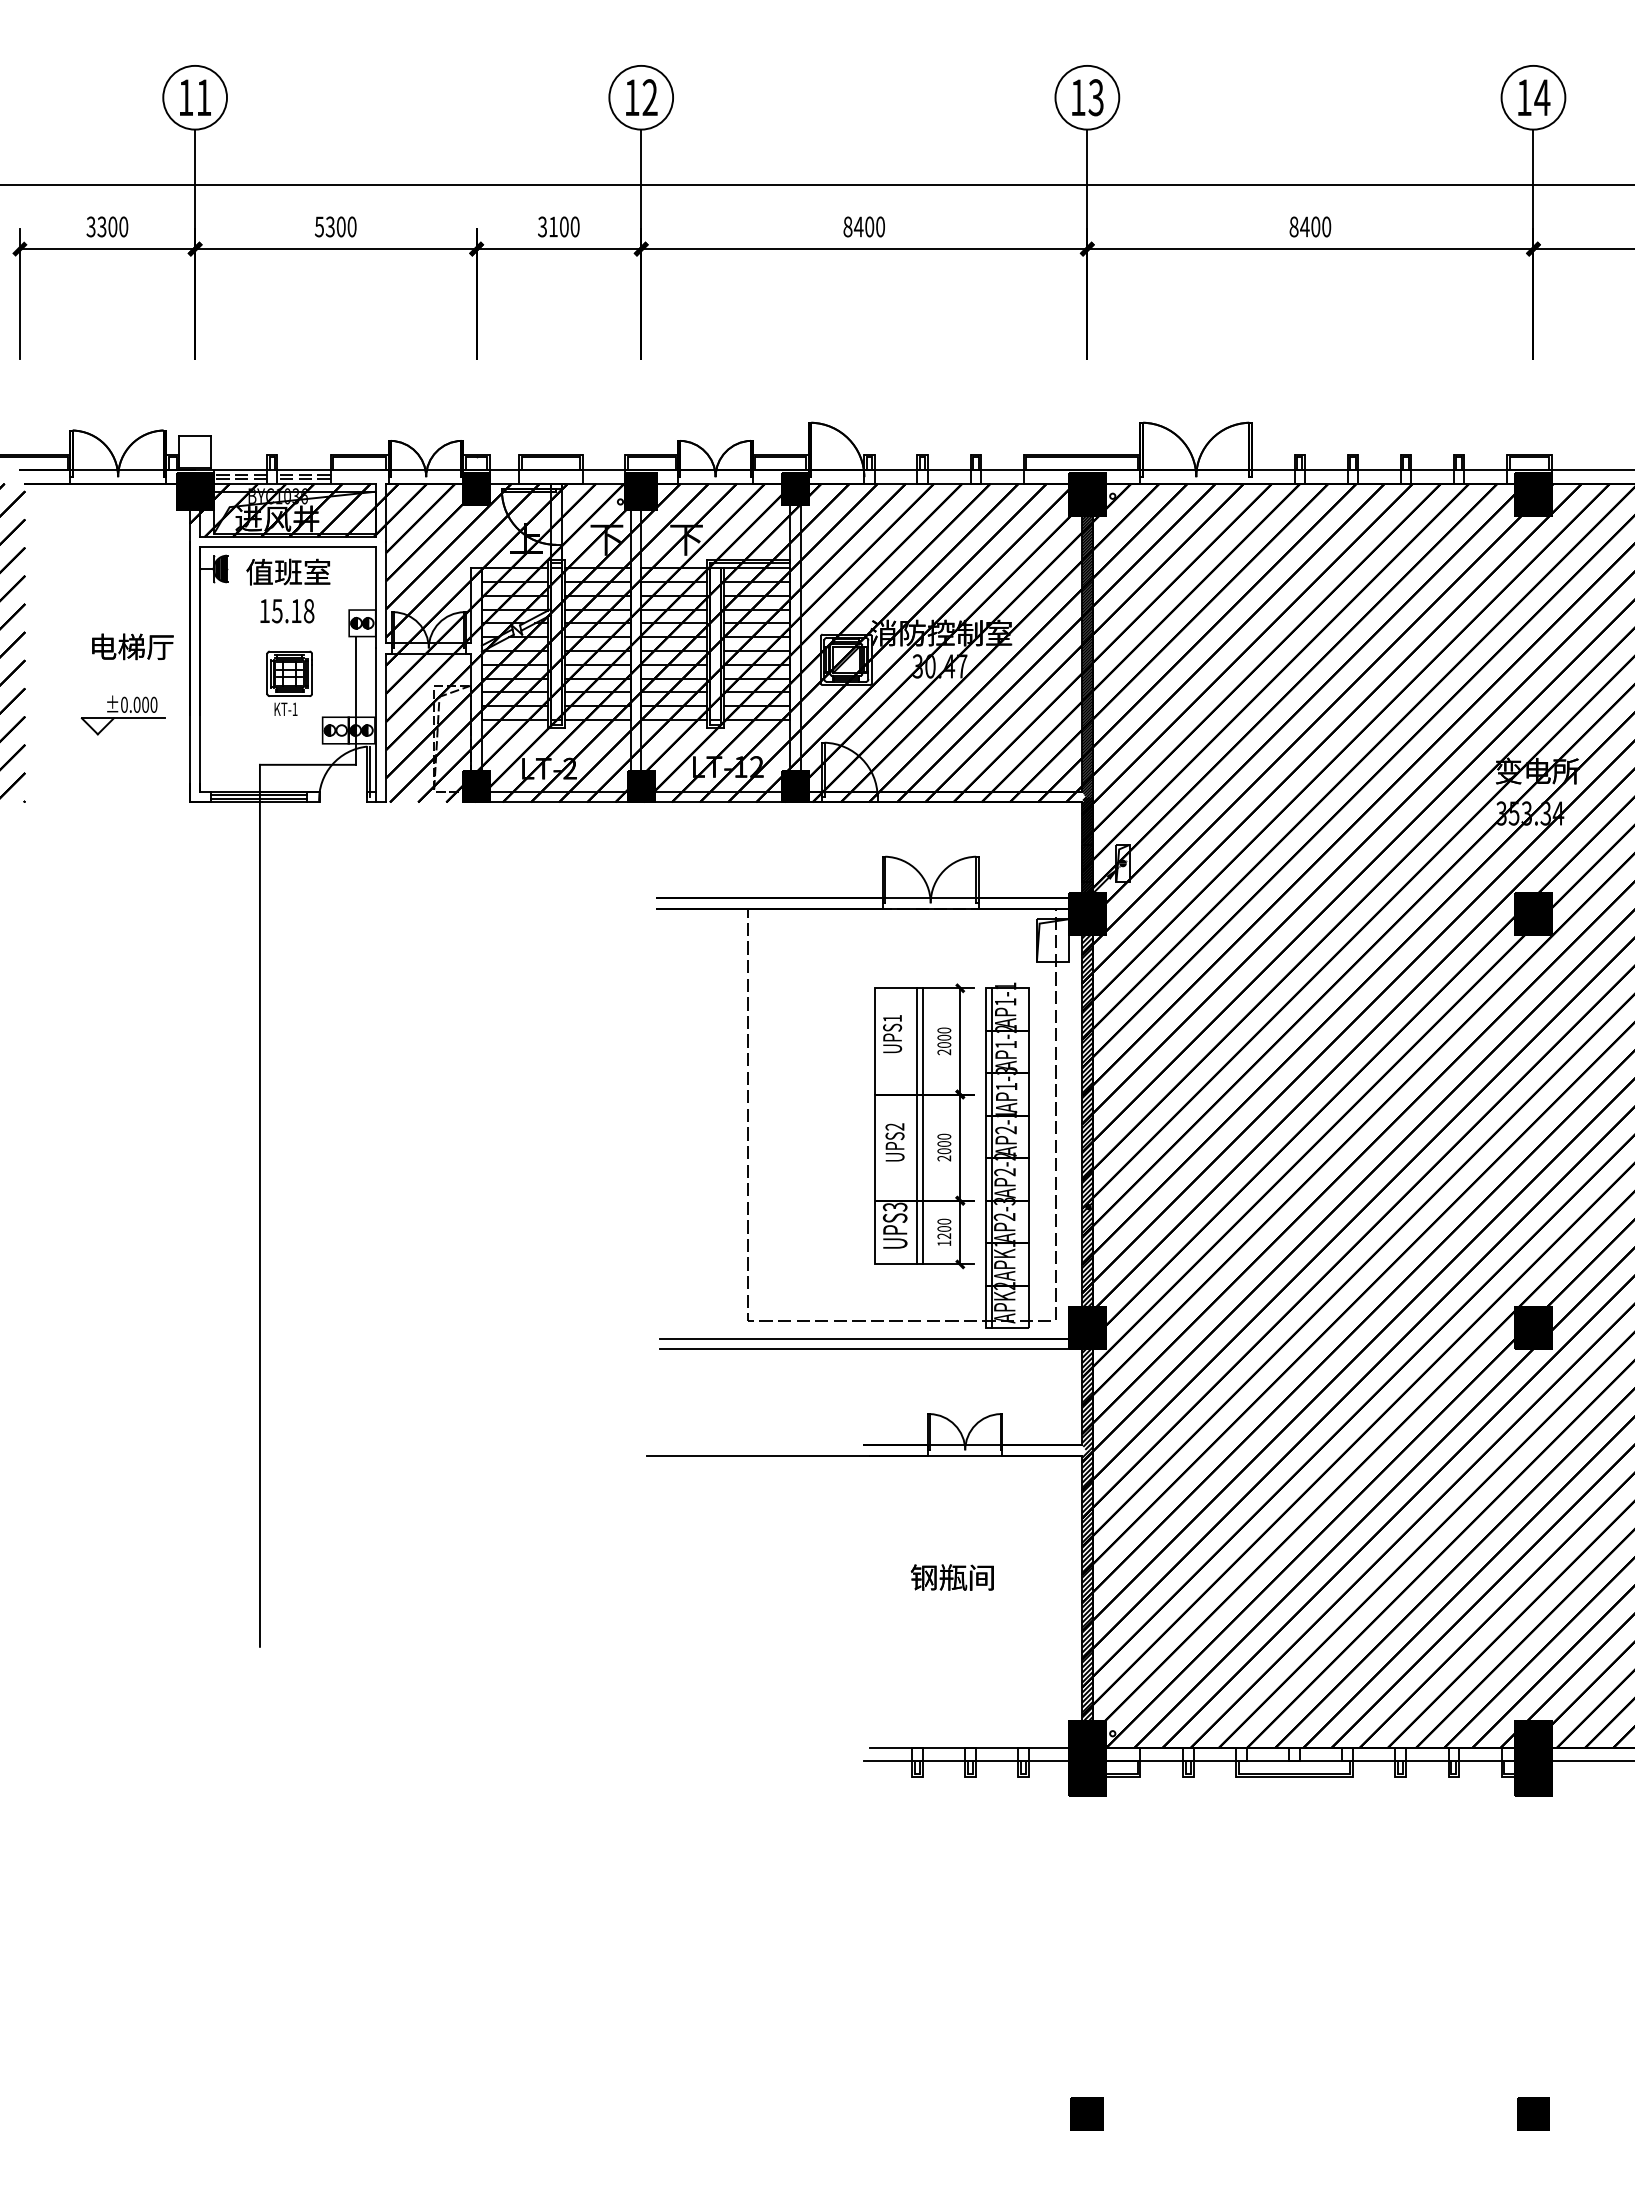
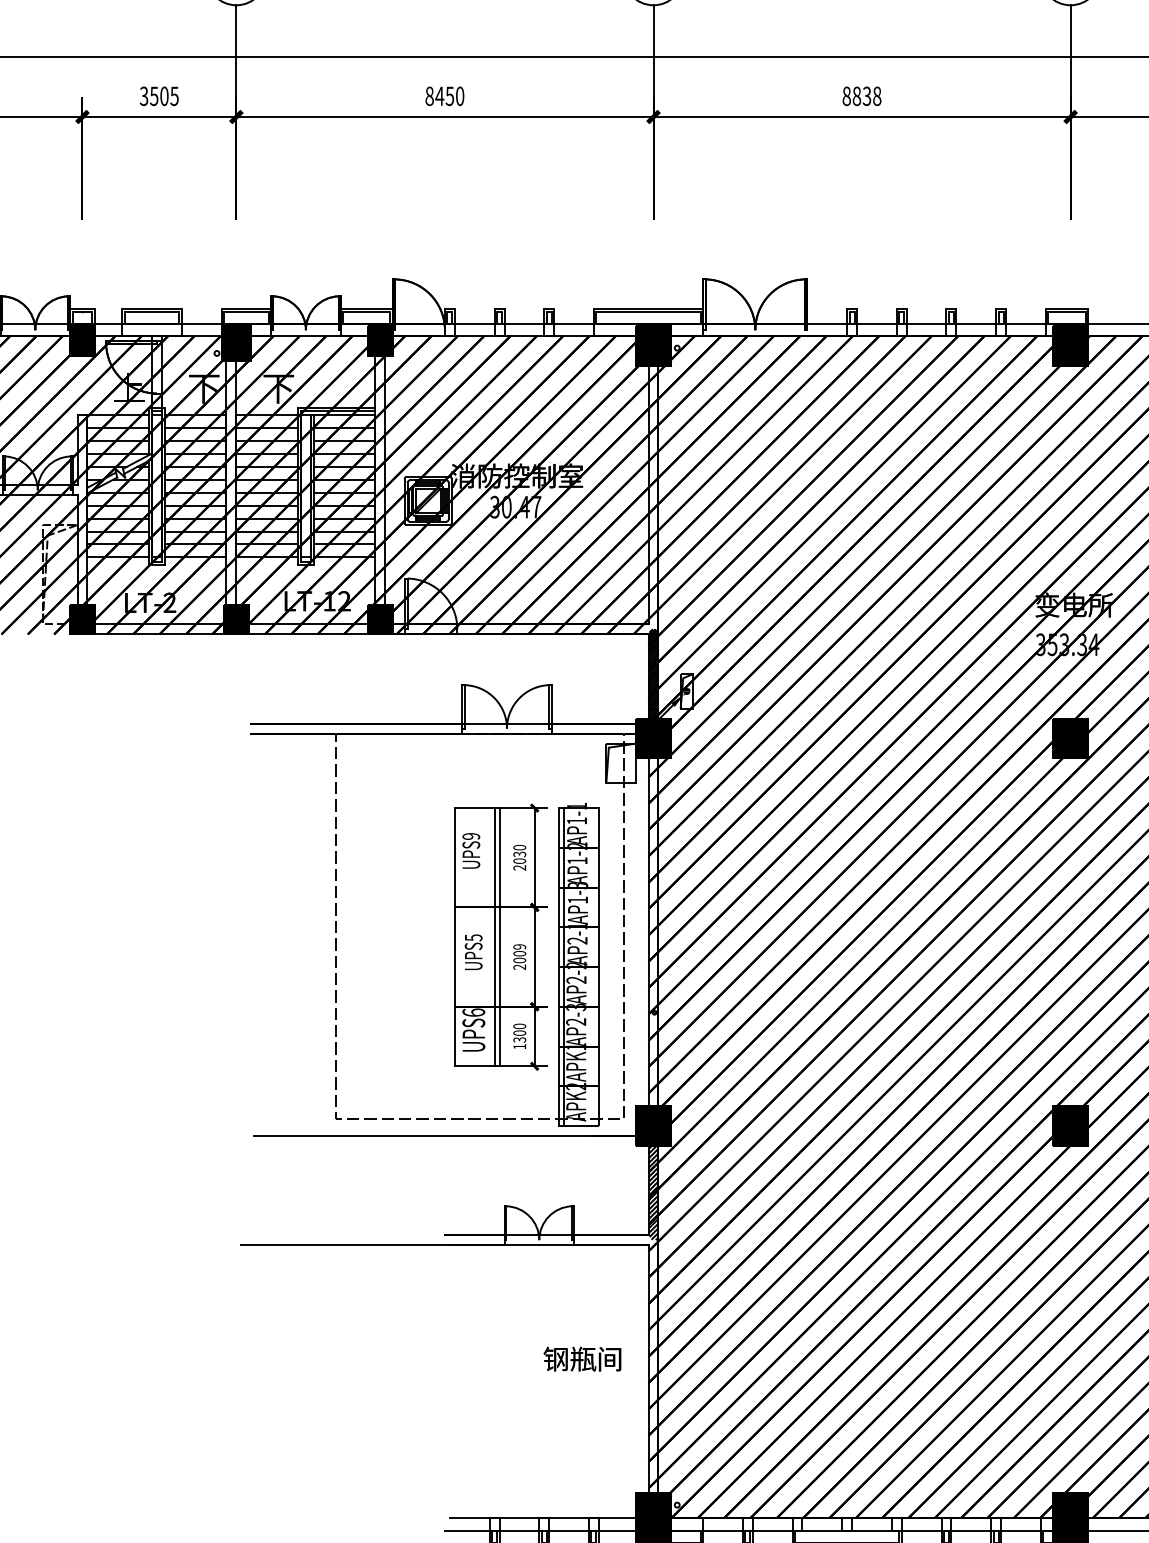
text: (563, 226) -> (163, 95), 3100 -> 3505
text: (869, 226) -> (449, 95), 8400 -> 8450
text: (1315, 226) -> (866, 95), 8400 -> 8838
hatch: (1087, 656) -> (653, 497), removed
text: (892, 1018) -> (471, 836), UPS1 -> UPS9
text: (944, 1037) -> (519, 854), 2000 -> 2030
hatch: (1087, 1120) -> (653, 931), removed
text: (894, 1126) -> (473, 937), UPS2 -> UPS5
text: (944, 1136) -> (519, 946), 2000 -> 2009
text: (894, 1206) -> (473, 1012), UPS3 -> UPS6
text: (944, 1236) -> (519, 1040), 1200 -> 1300
line: (863, 1349) -> (444, 1145), removed
text: (951, 1577) -> (581, 1359), moved
hatch: (1087, 1585) -> (653, 1366), removed

